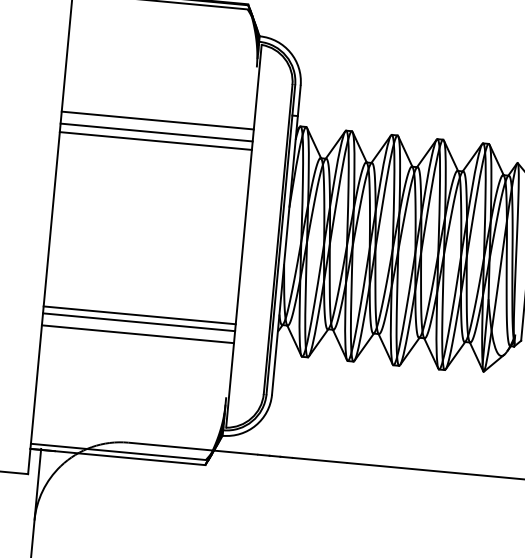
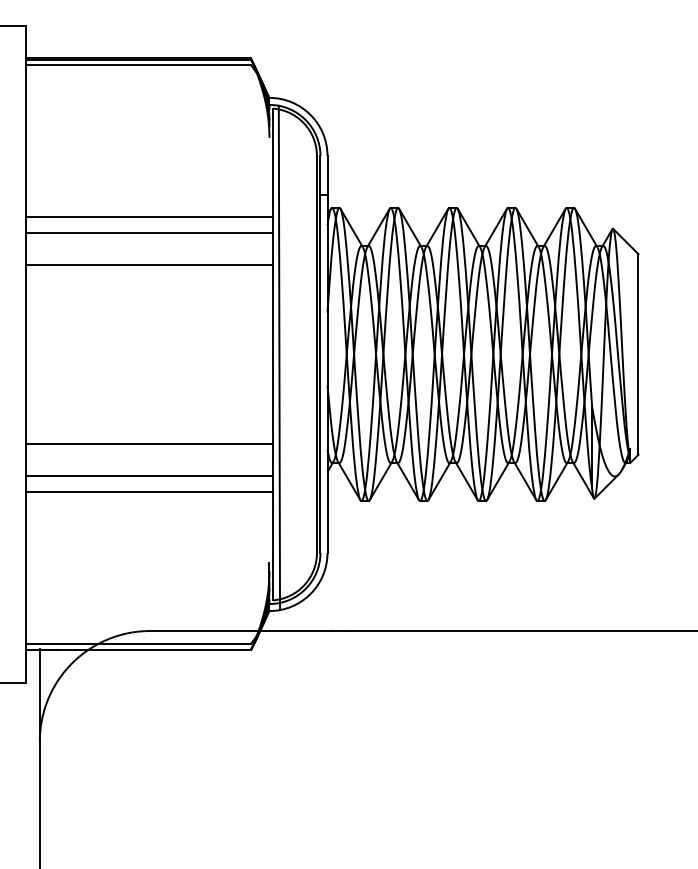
line: (155, 141) -> (149, 264), moved
line: (248, 239) -> (279, 357), added
line: (139, 315) -> (149, 444), moved

